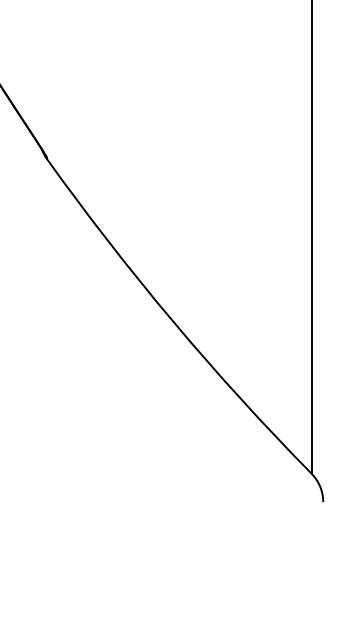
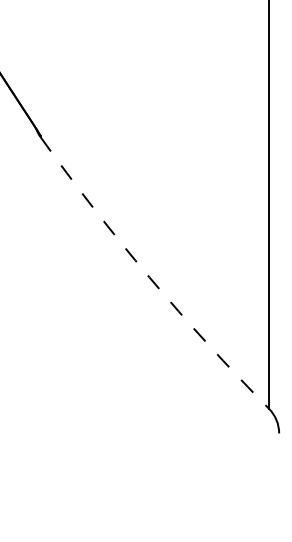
arc: (173, 321) -> (149, 277), solid -> dashed

